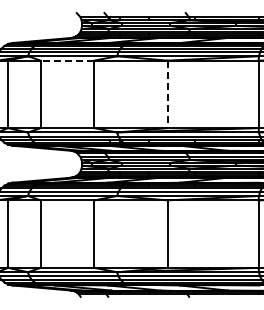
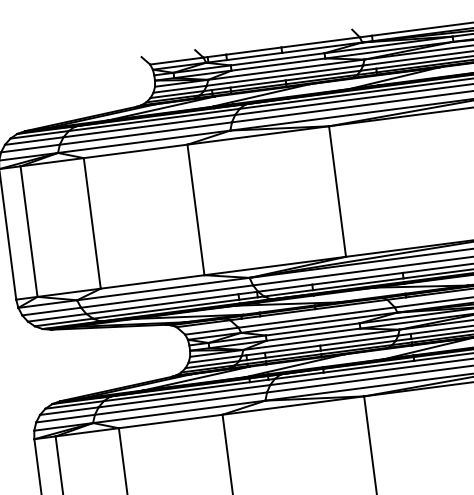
line: (67, 60) -> (135, 151), dashed -> solid
line: (167, 94) -> (337, 191), dashed -> solid

